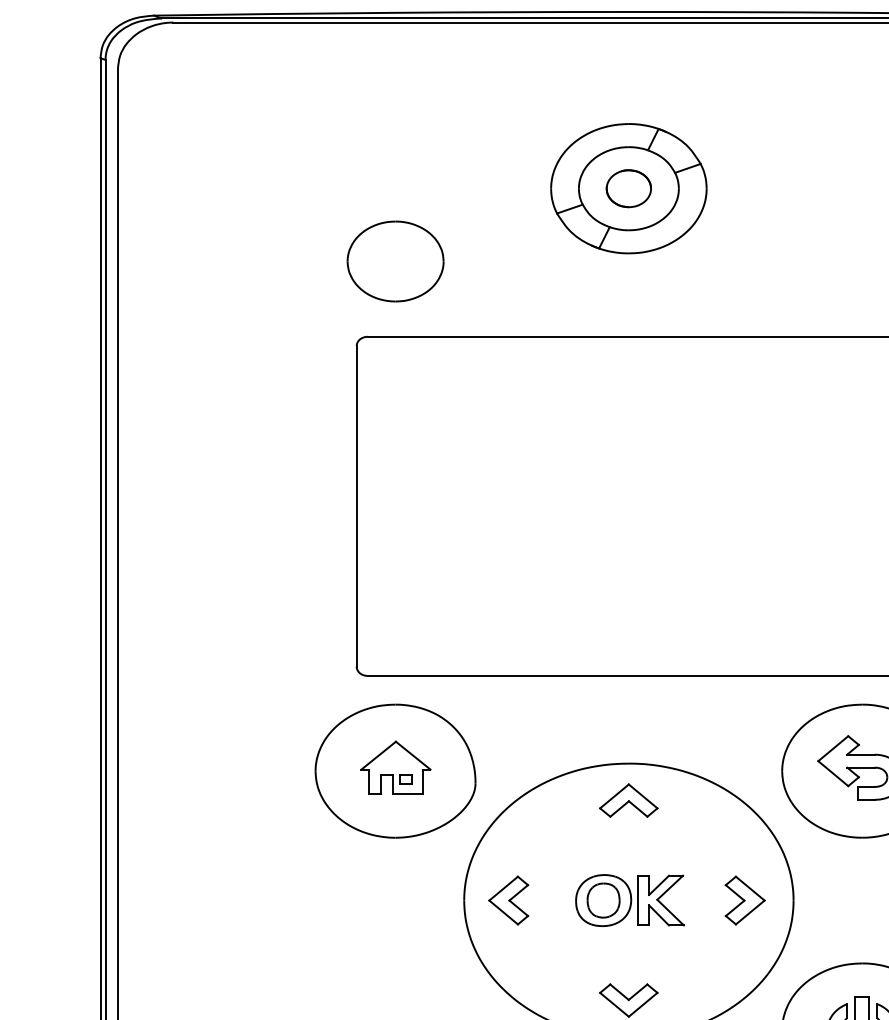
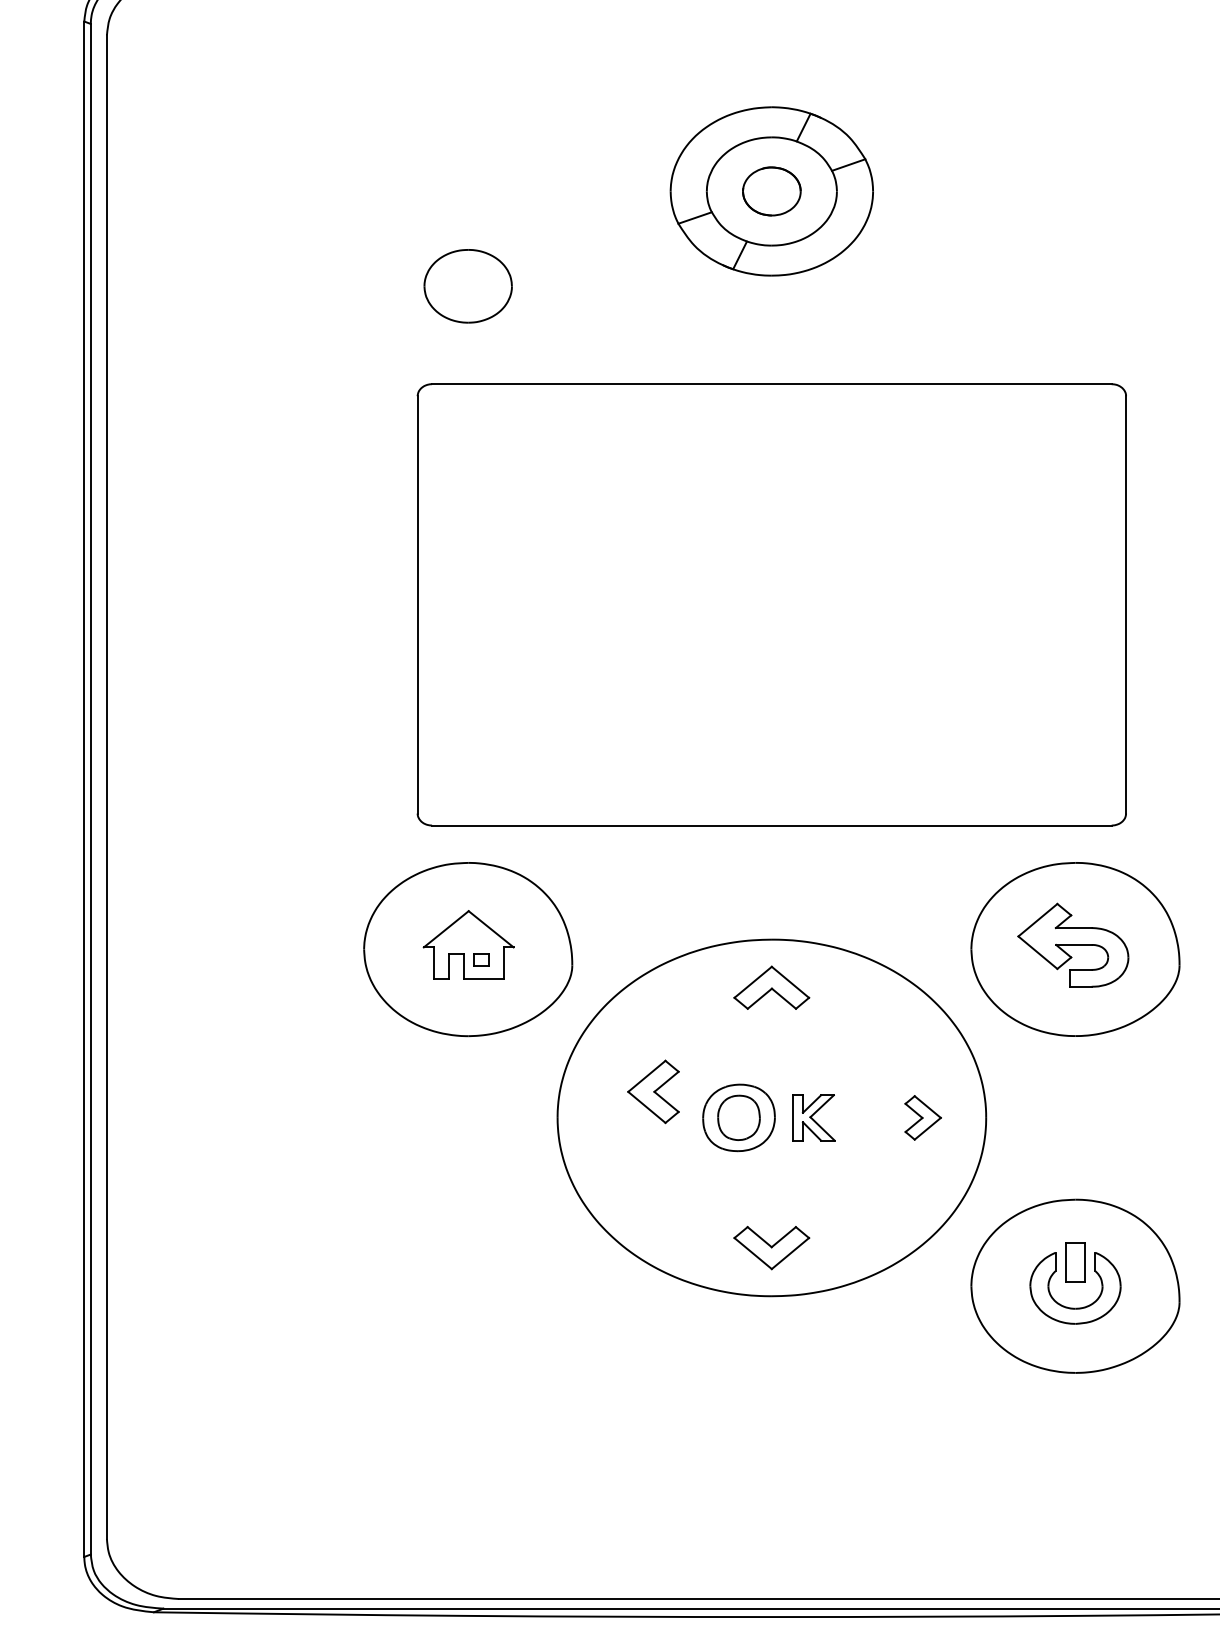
part: (394, 261) -> (467, 286), size x0.7
part: (508, 900) -> (653, 1091), moved
part: (660, 900) -> (813, 1117), size x0.7
part: (744, 900) -> (922, 1117), size x0.7

